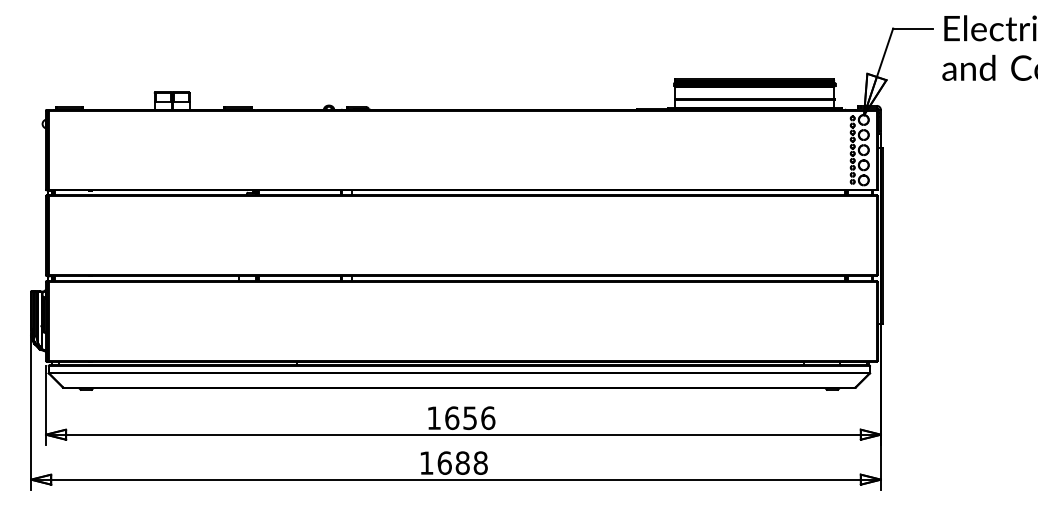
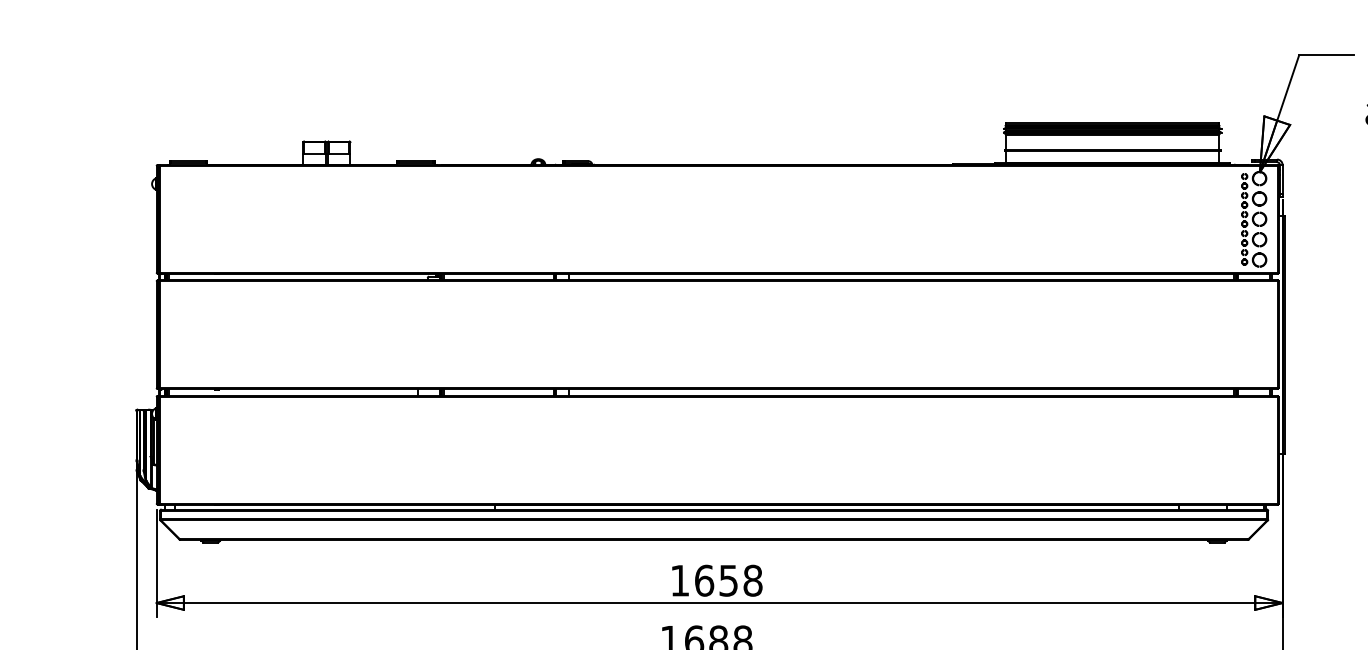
text: (488, 417) -> (753, 579), 1656 -> 1658

